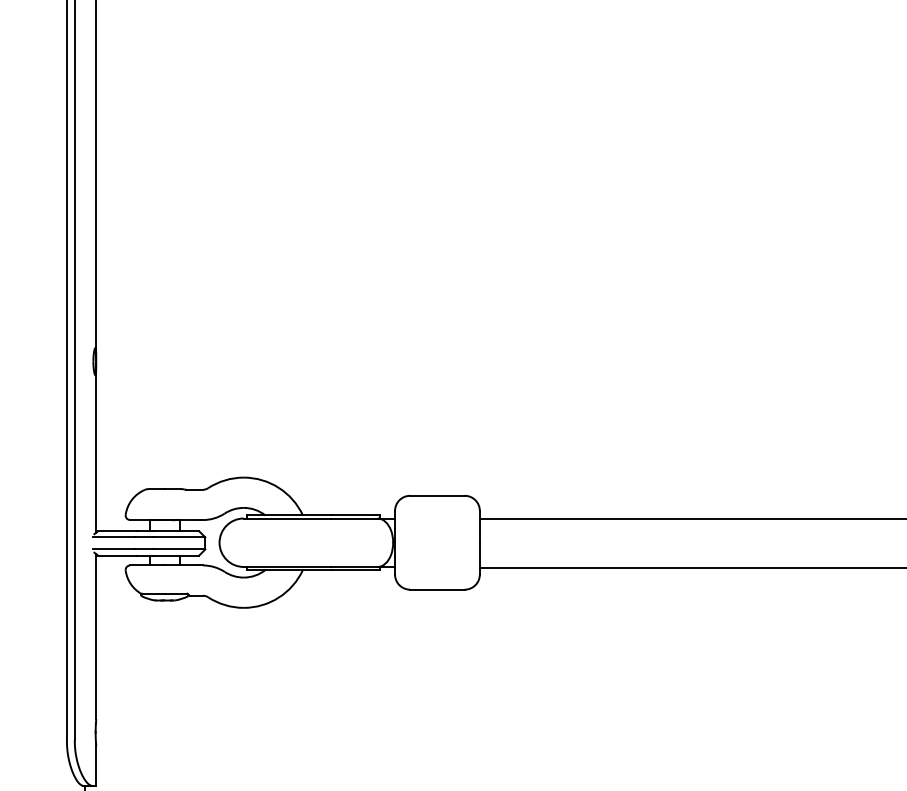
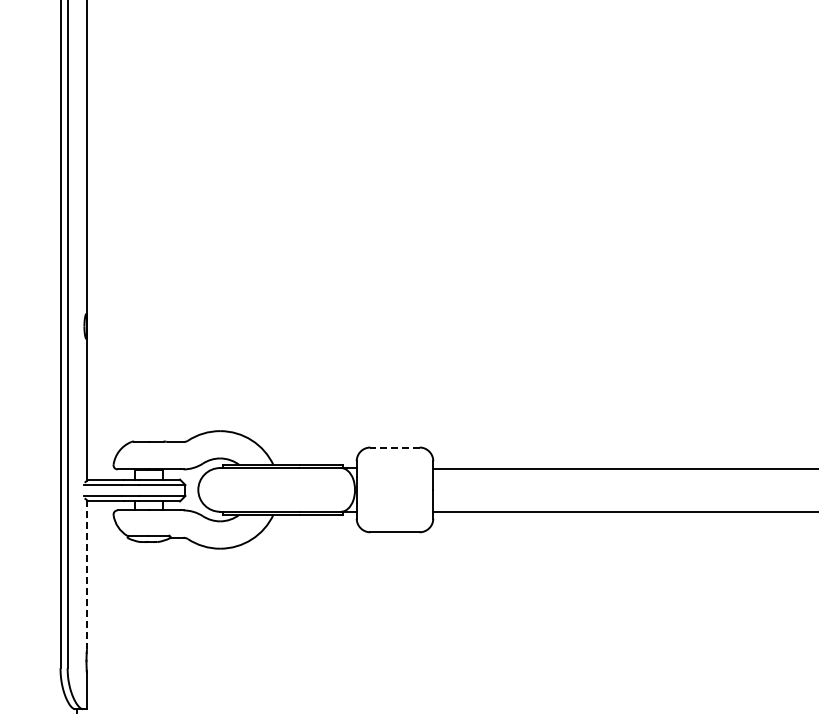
line: (437, 495) -> (395, 447), solid -> dashed
line: (96, 637) -> (87, 575), solid -> dashed

